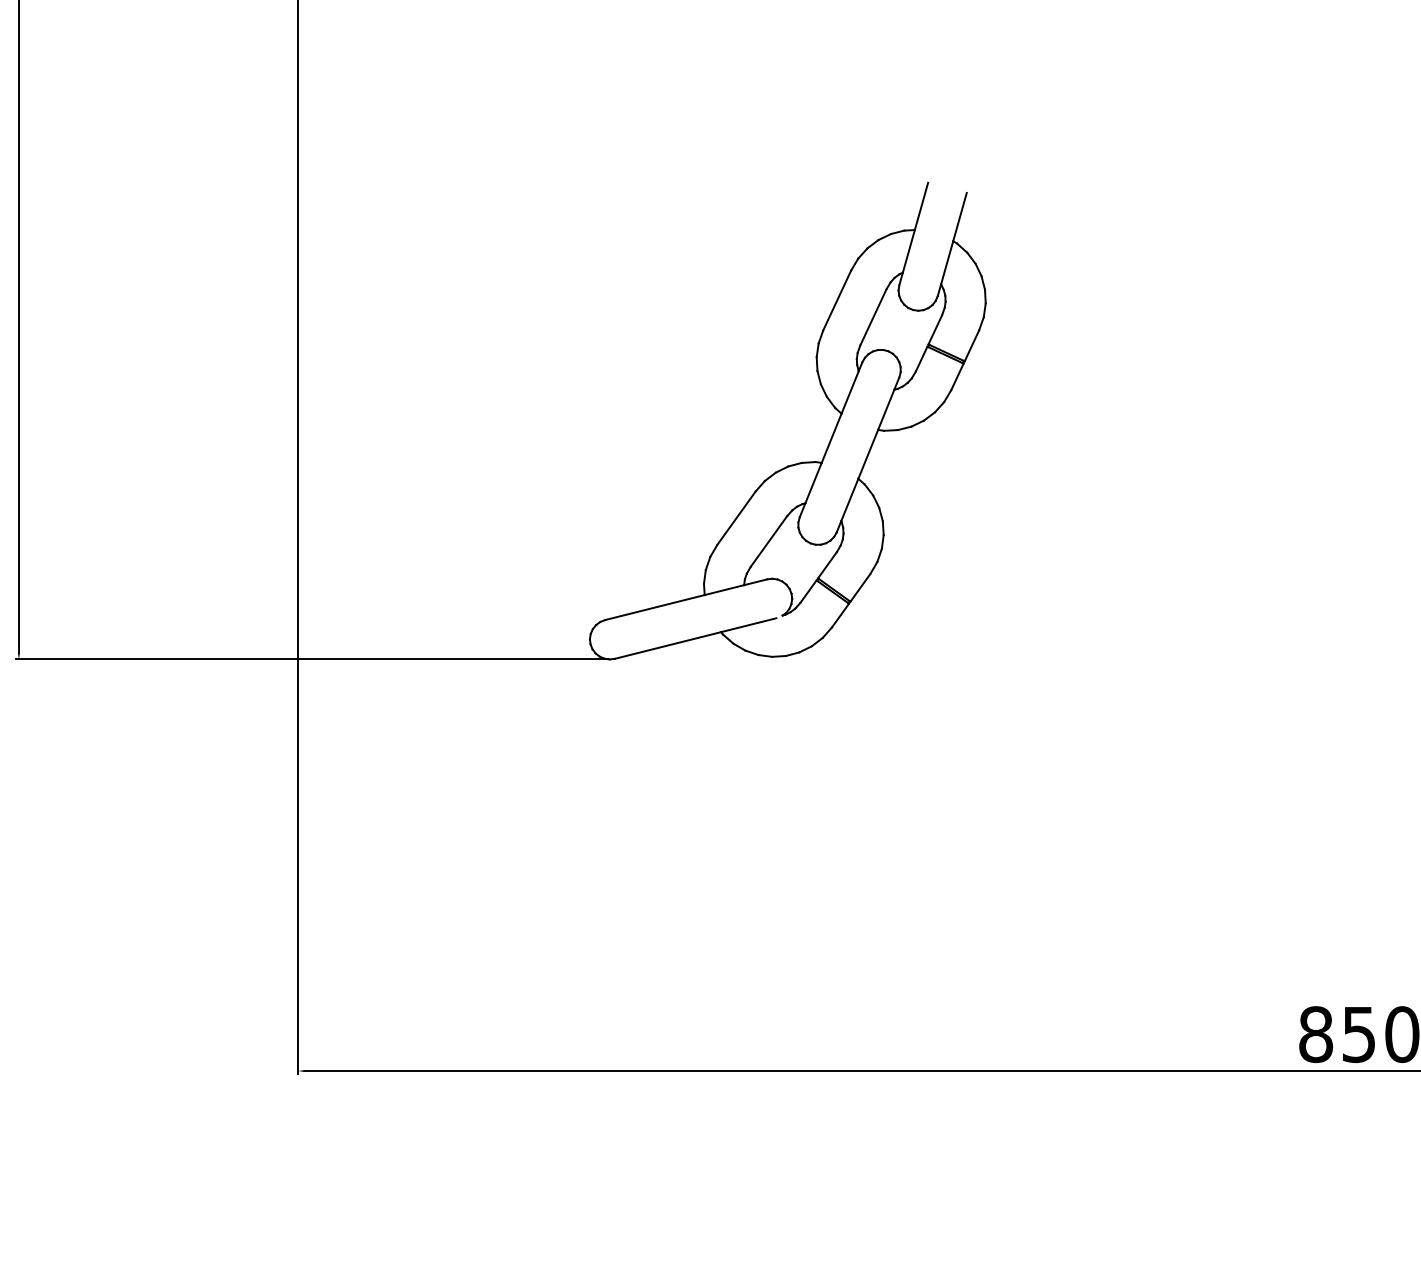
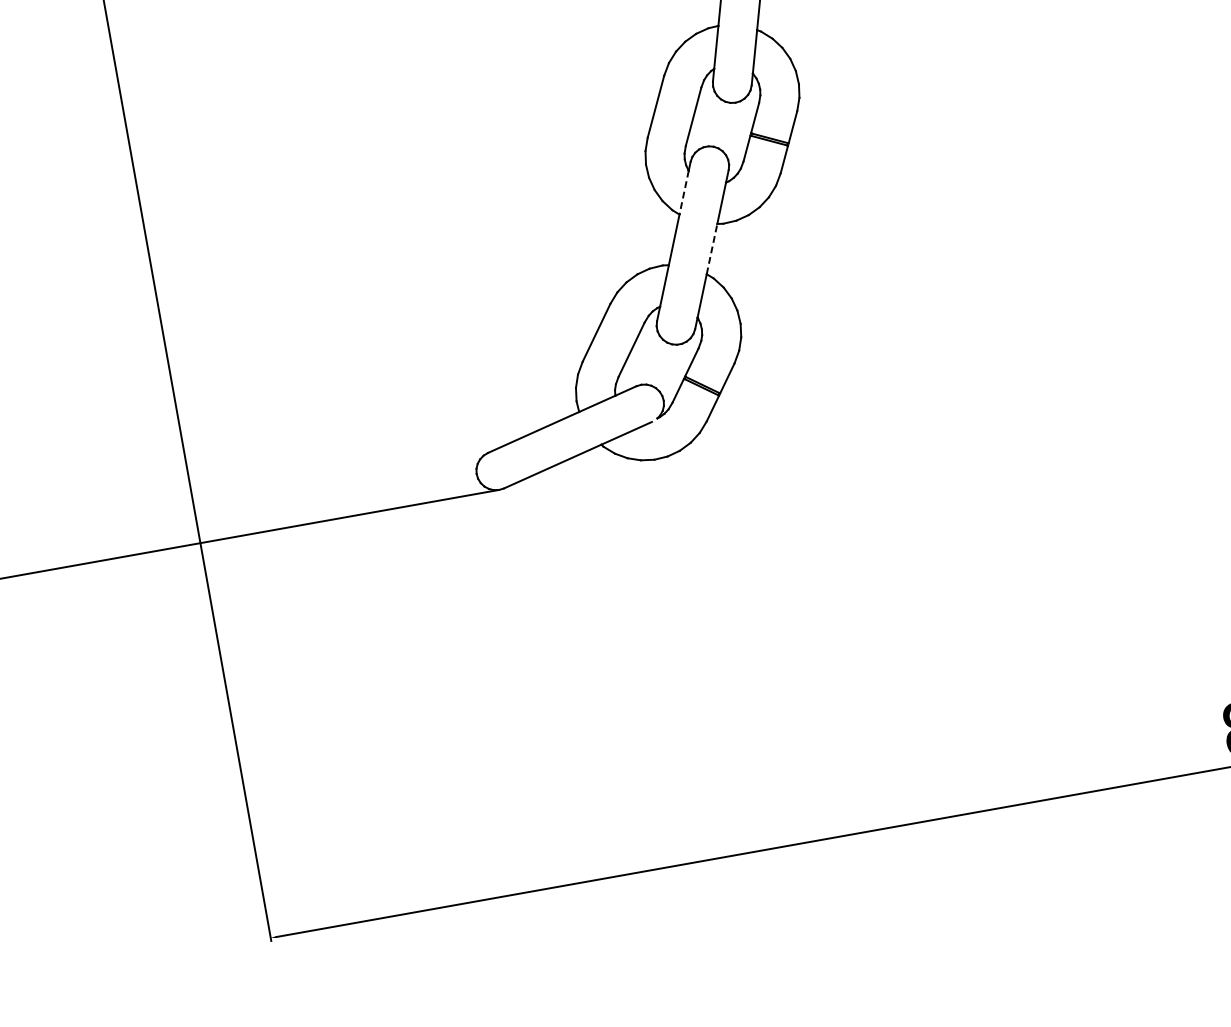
line: (850, 392) -> (684, 192), solid -> dashed
line: (868, 453) -> (712, 248), solid -> dashed

